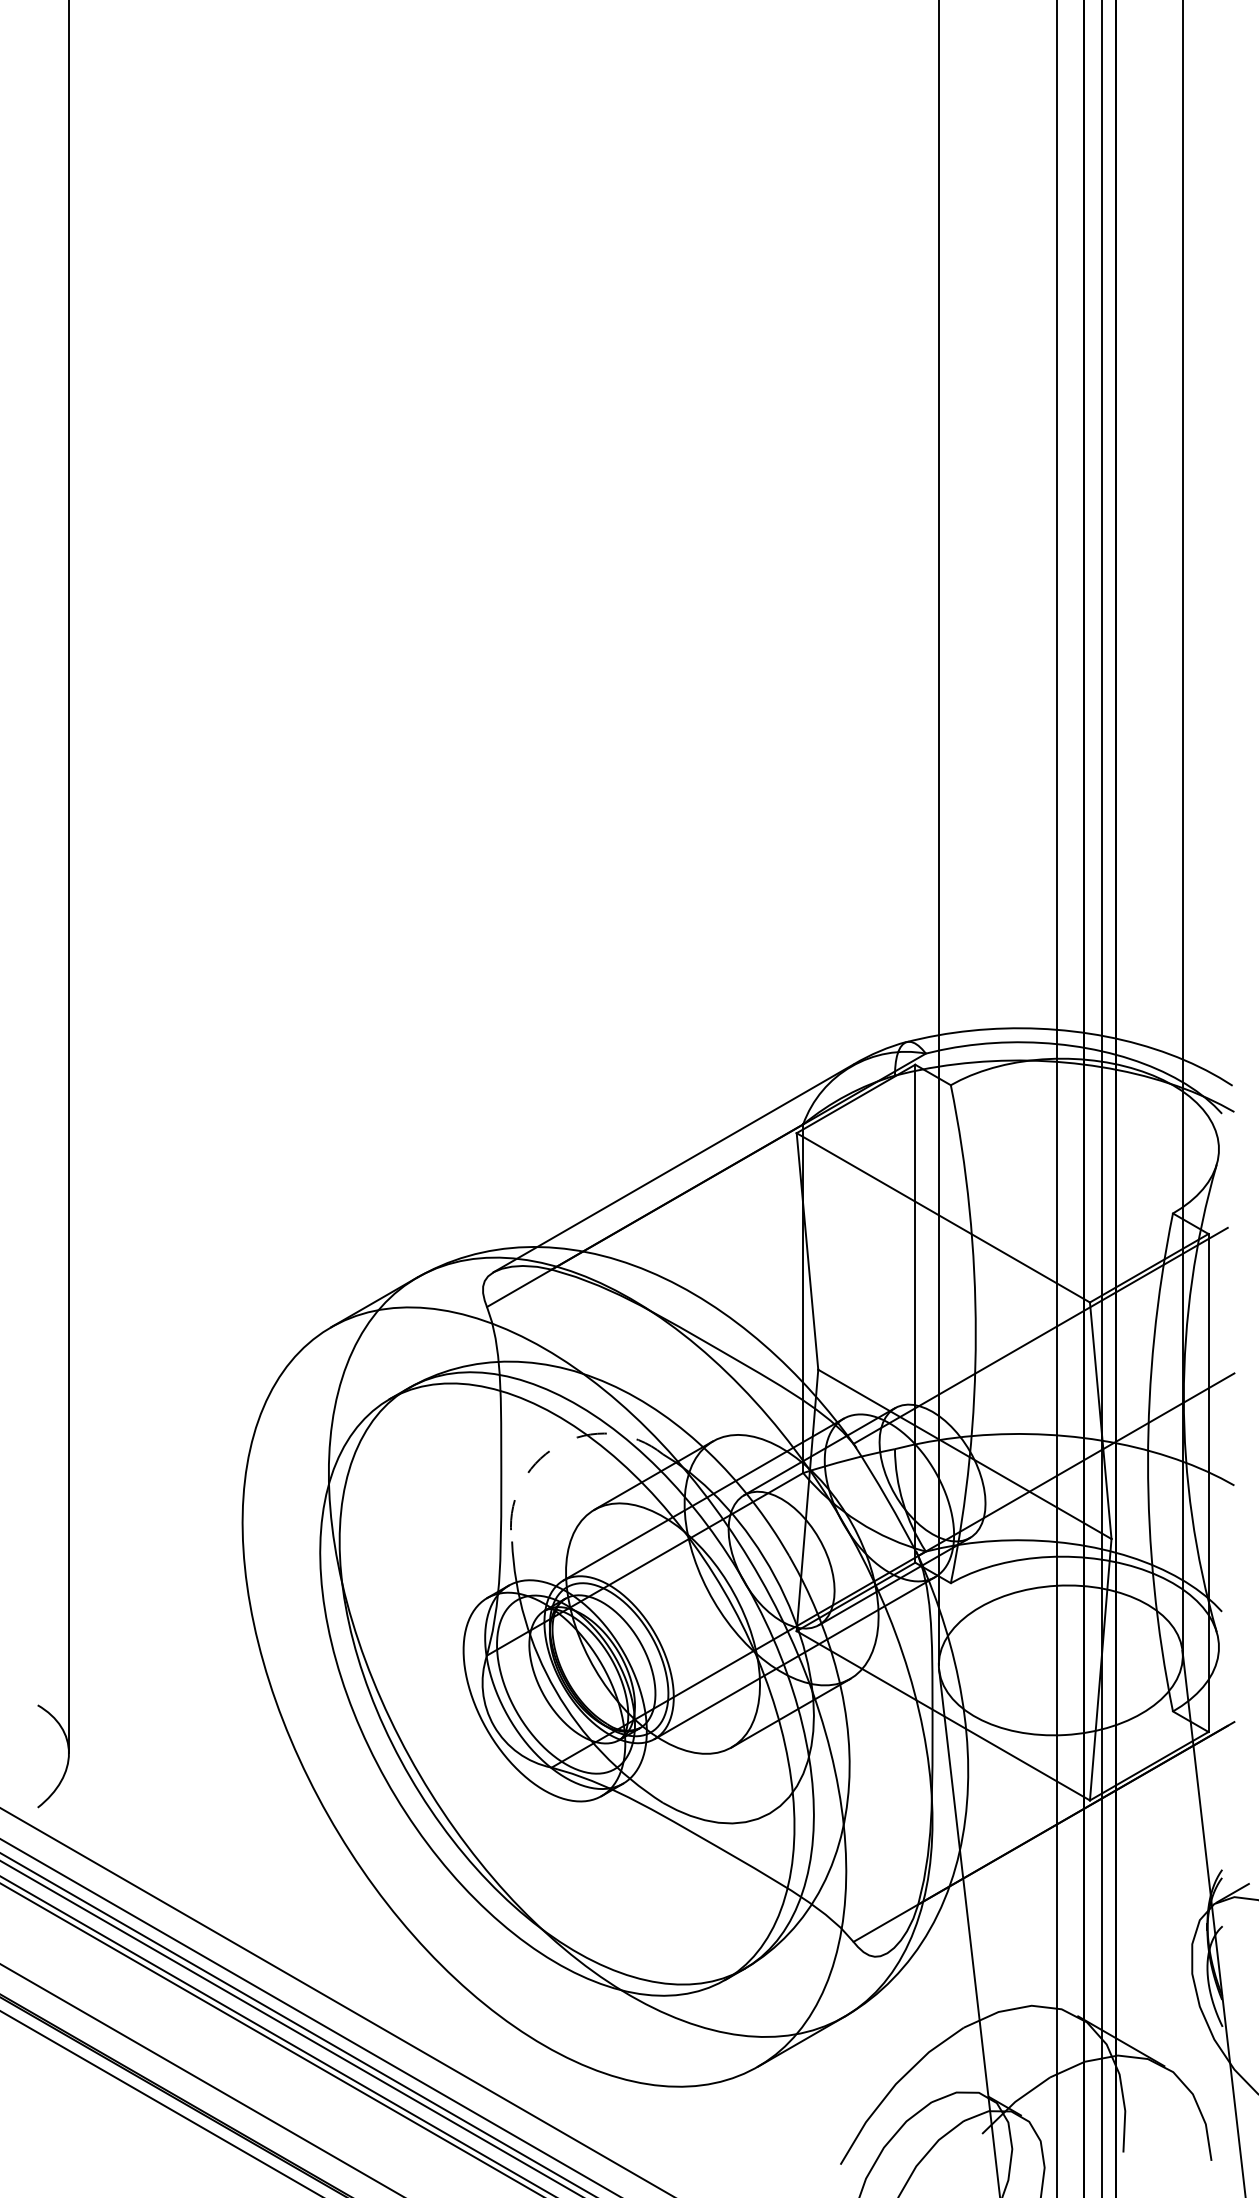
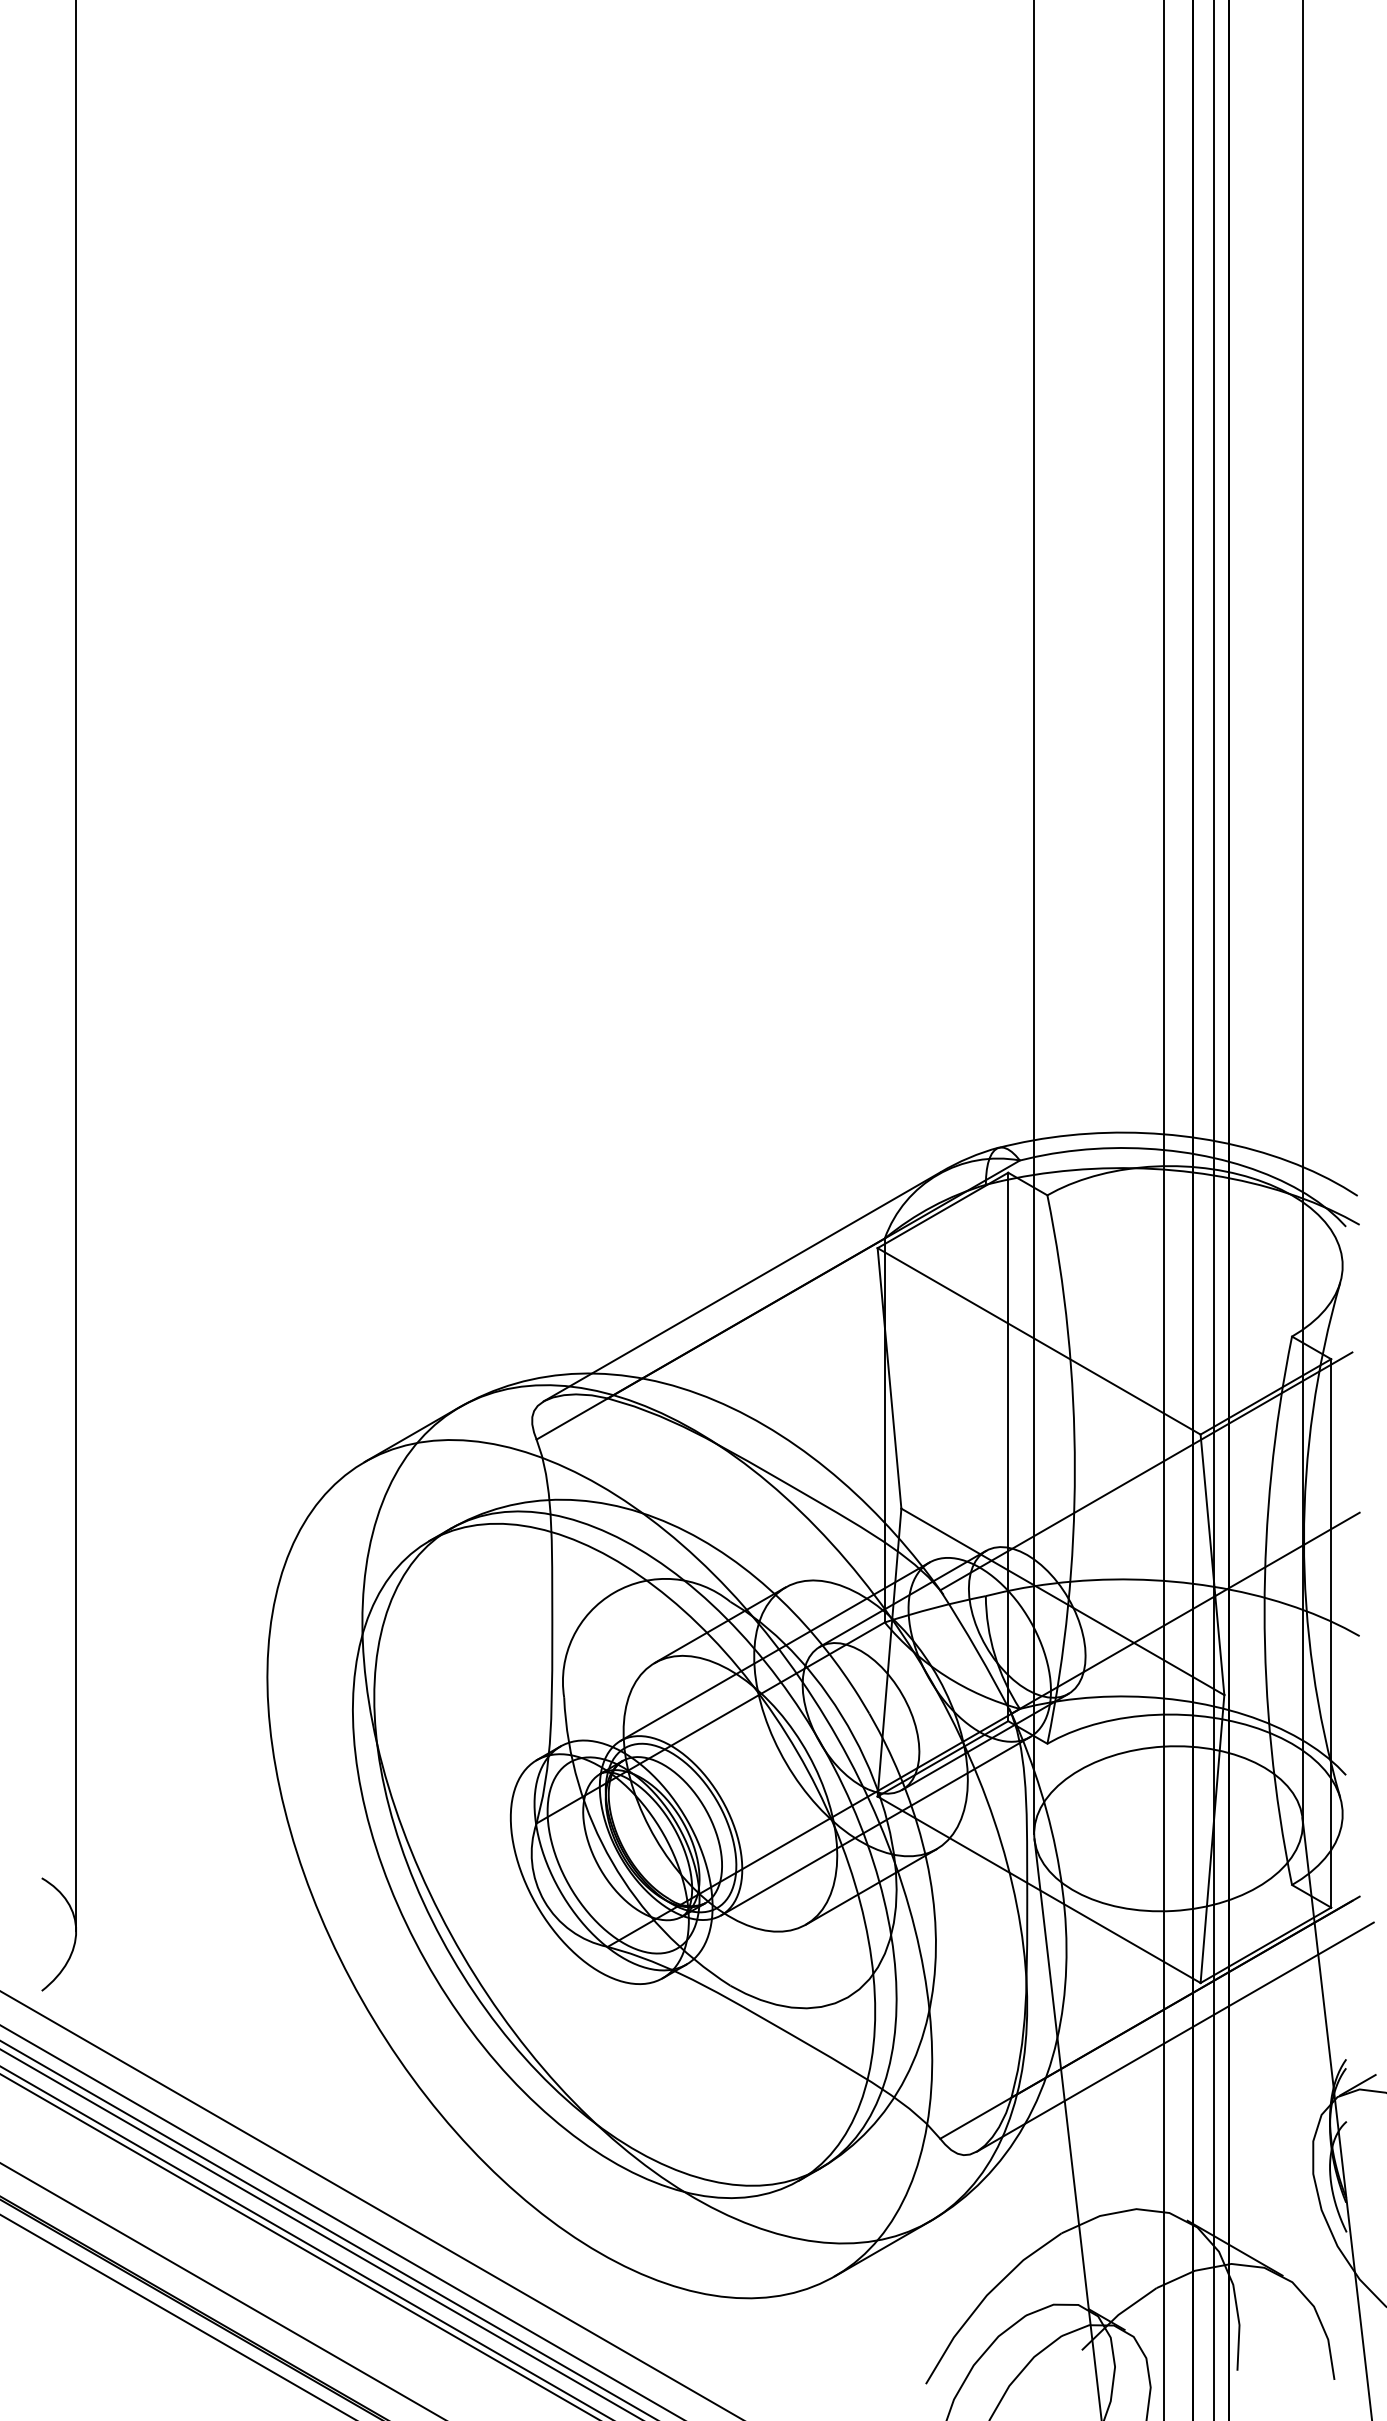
arc: (557, 1446) -> (614, 1593), dashed -> solid
line: (1066, 1849) -> (1174, 2037), added

